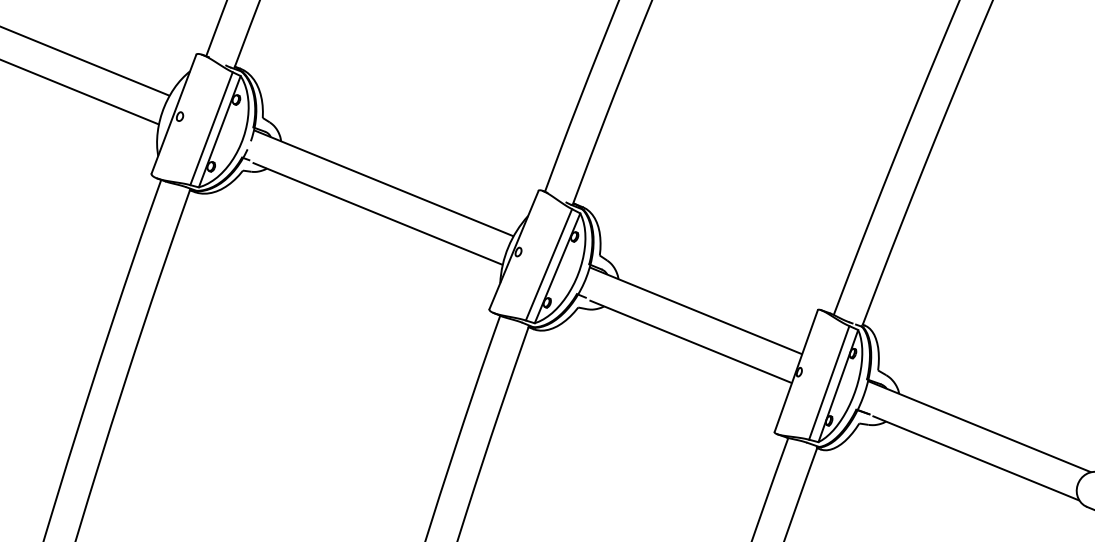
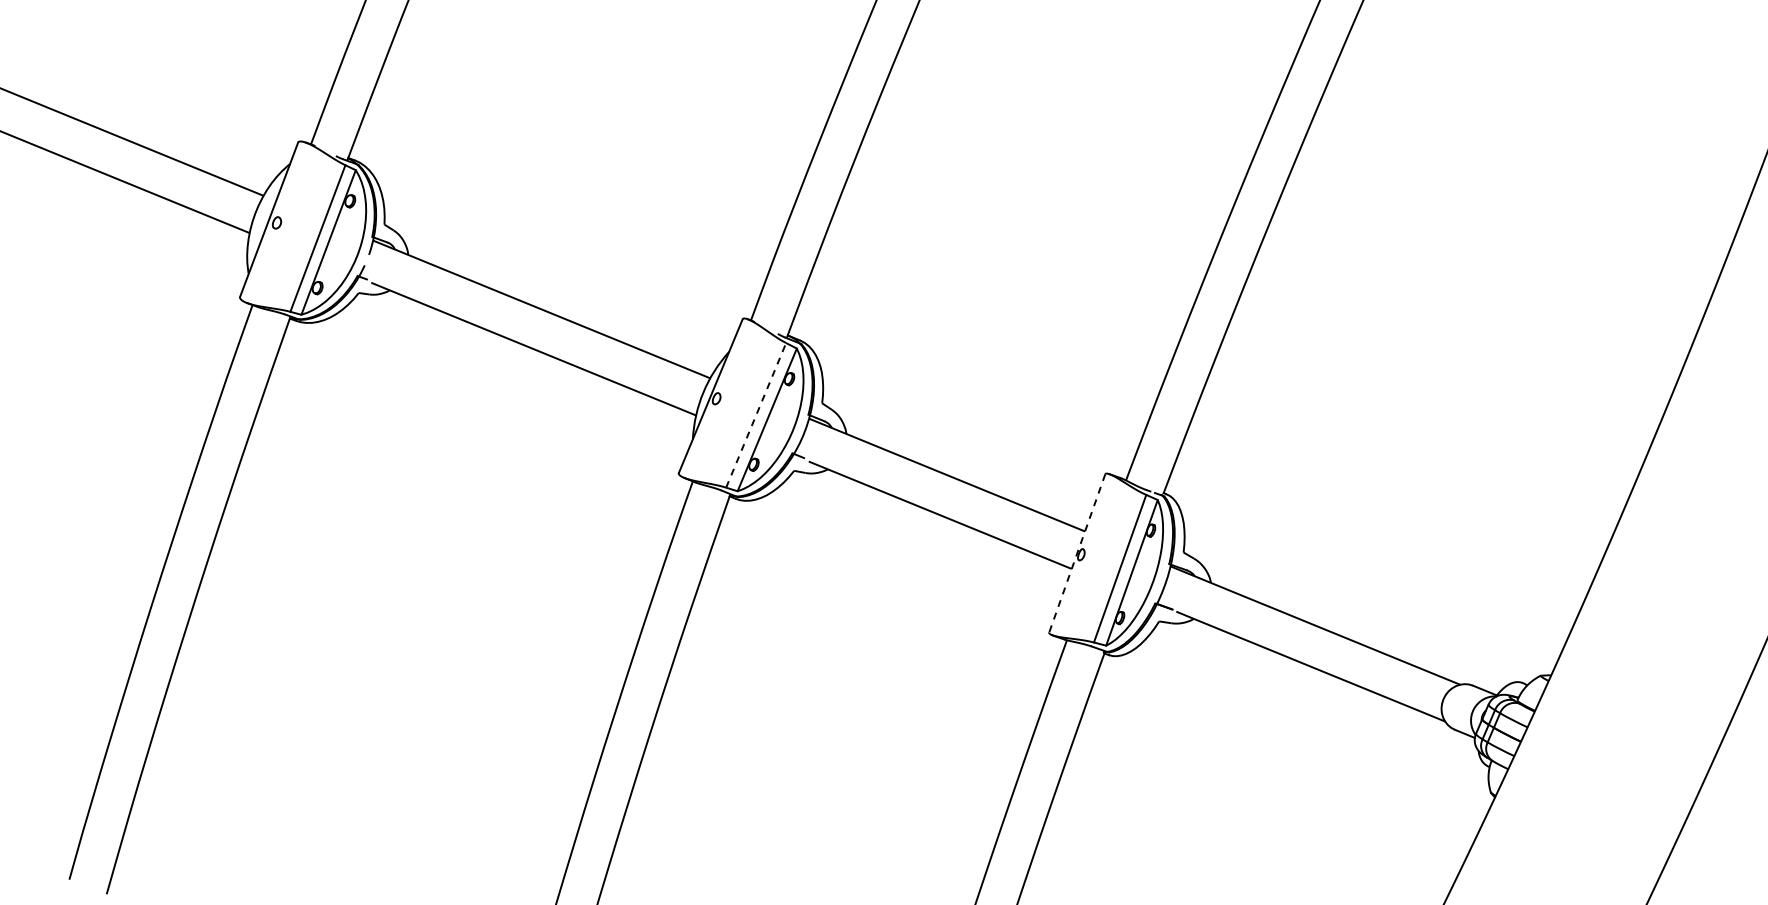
line: (549, 264) -> (756, 414), solid -> dashed
line: (796, 371) -> (1077, 553), solid -> dashed

